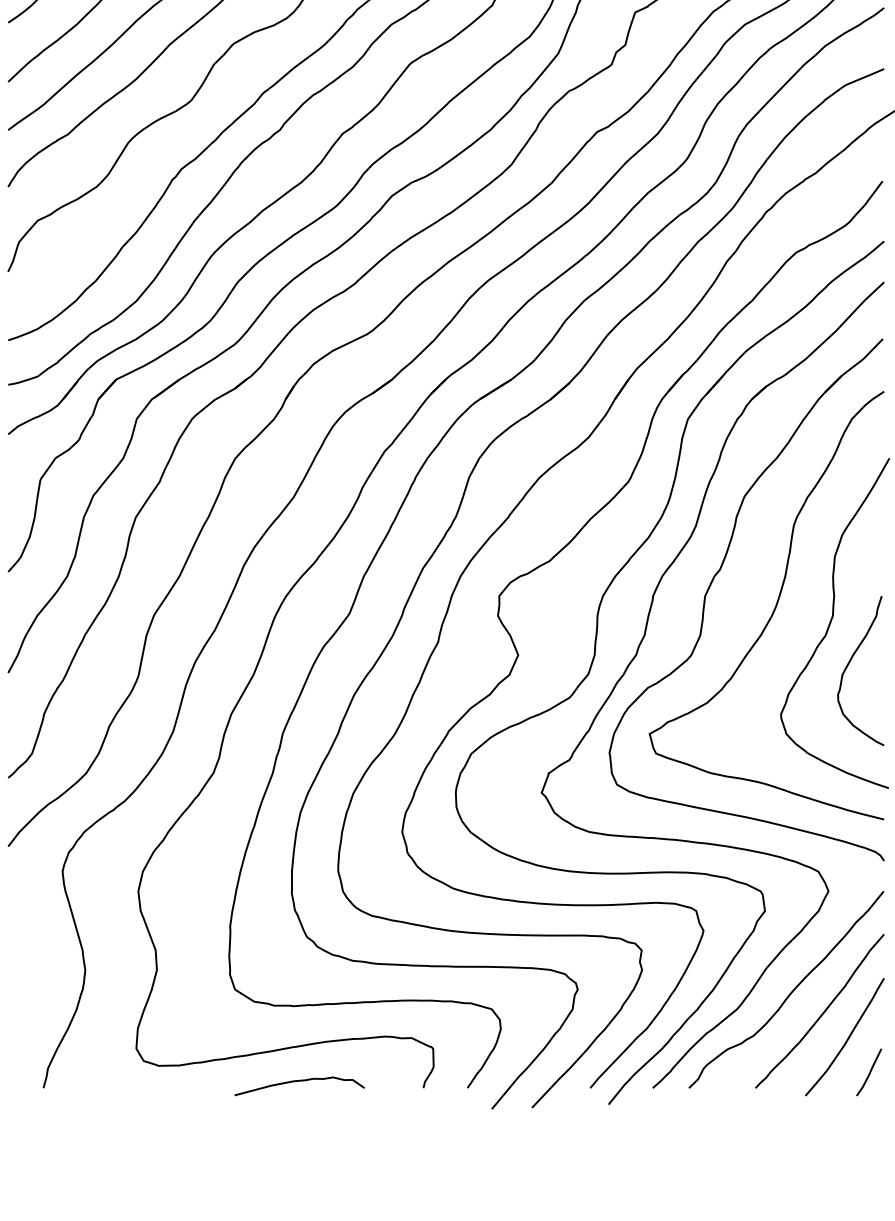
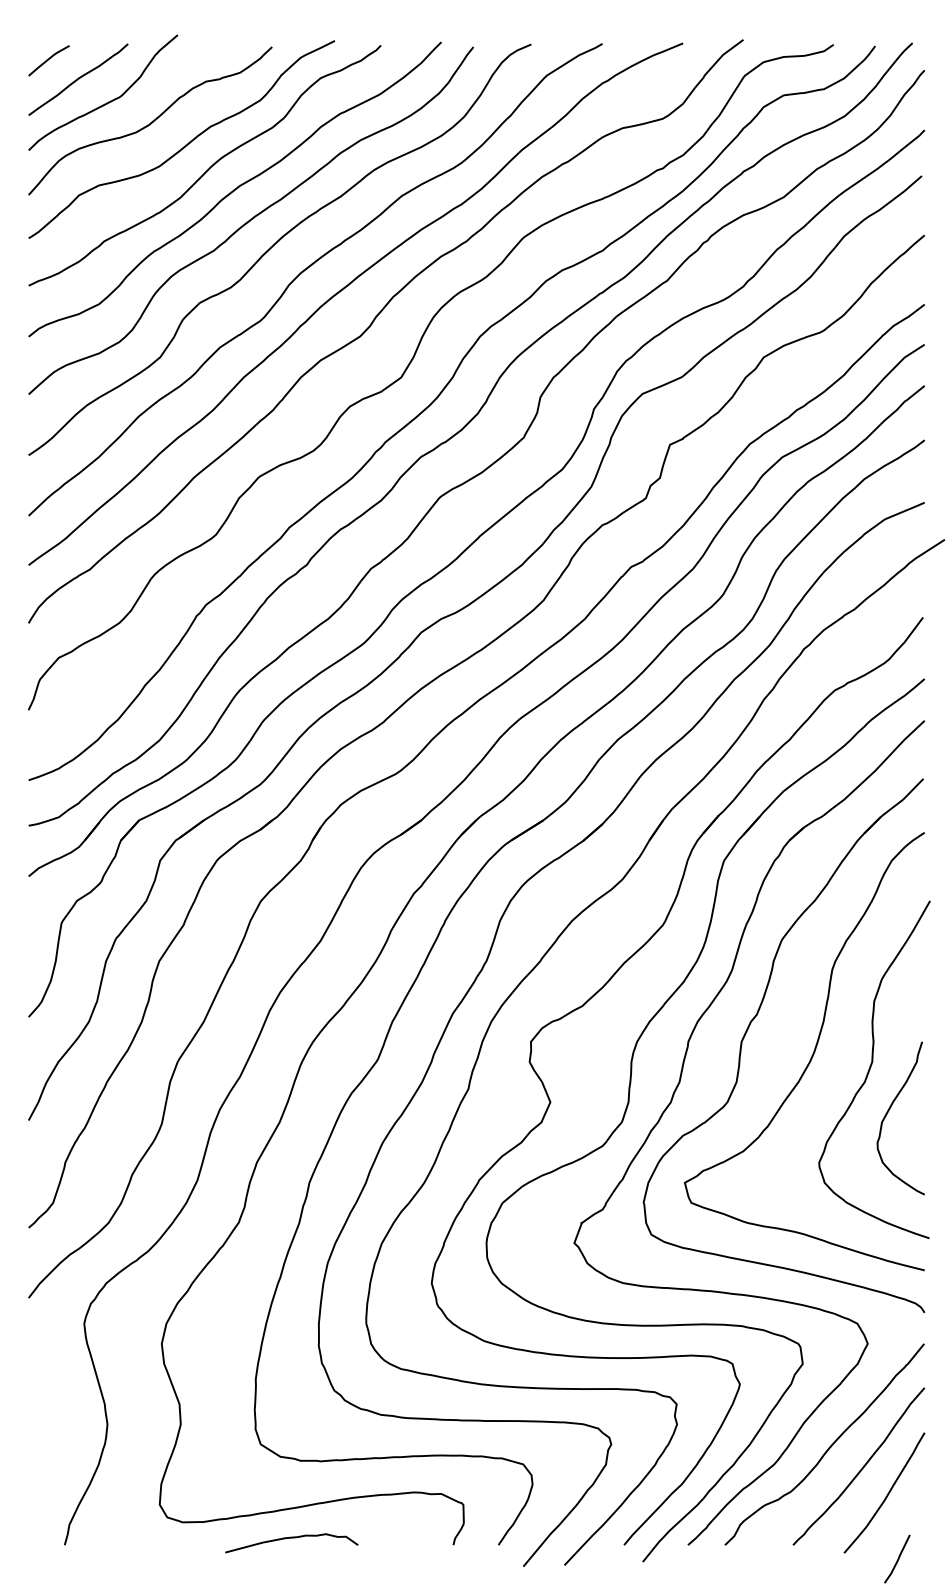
line: (869, 1071) -> (897, 1558), moved
curve: (299, 1081) -> (291, 1538), moved

